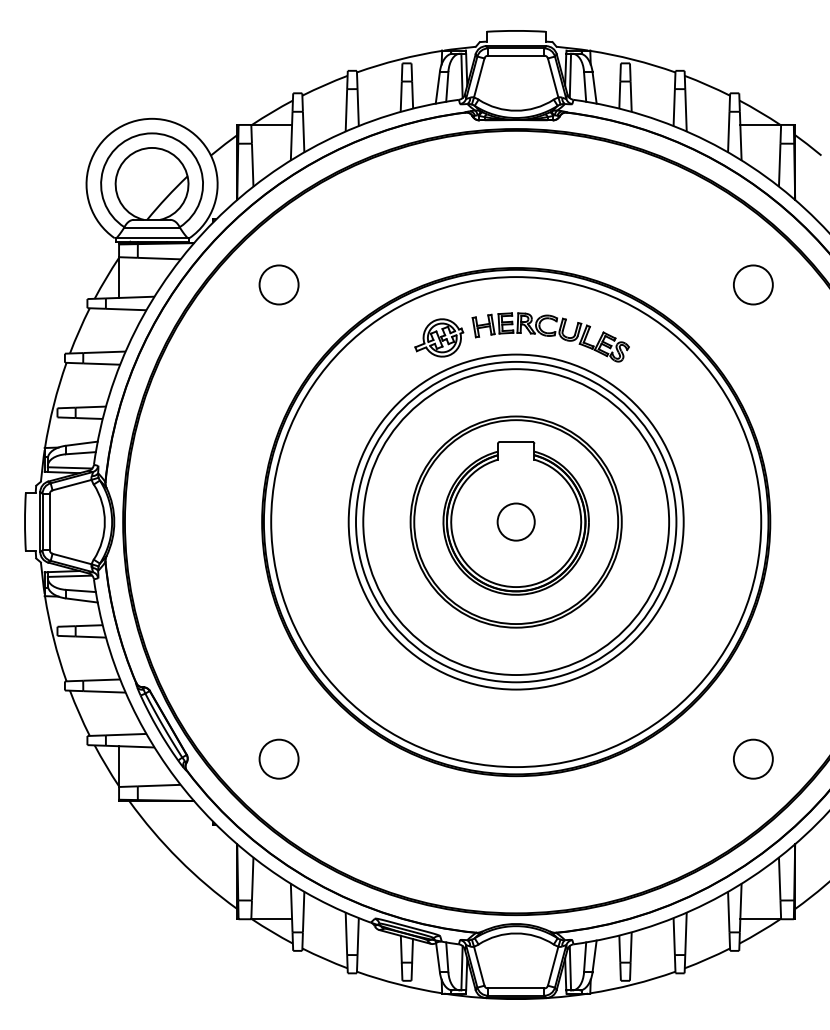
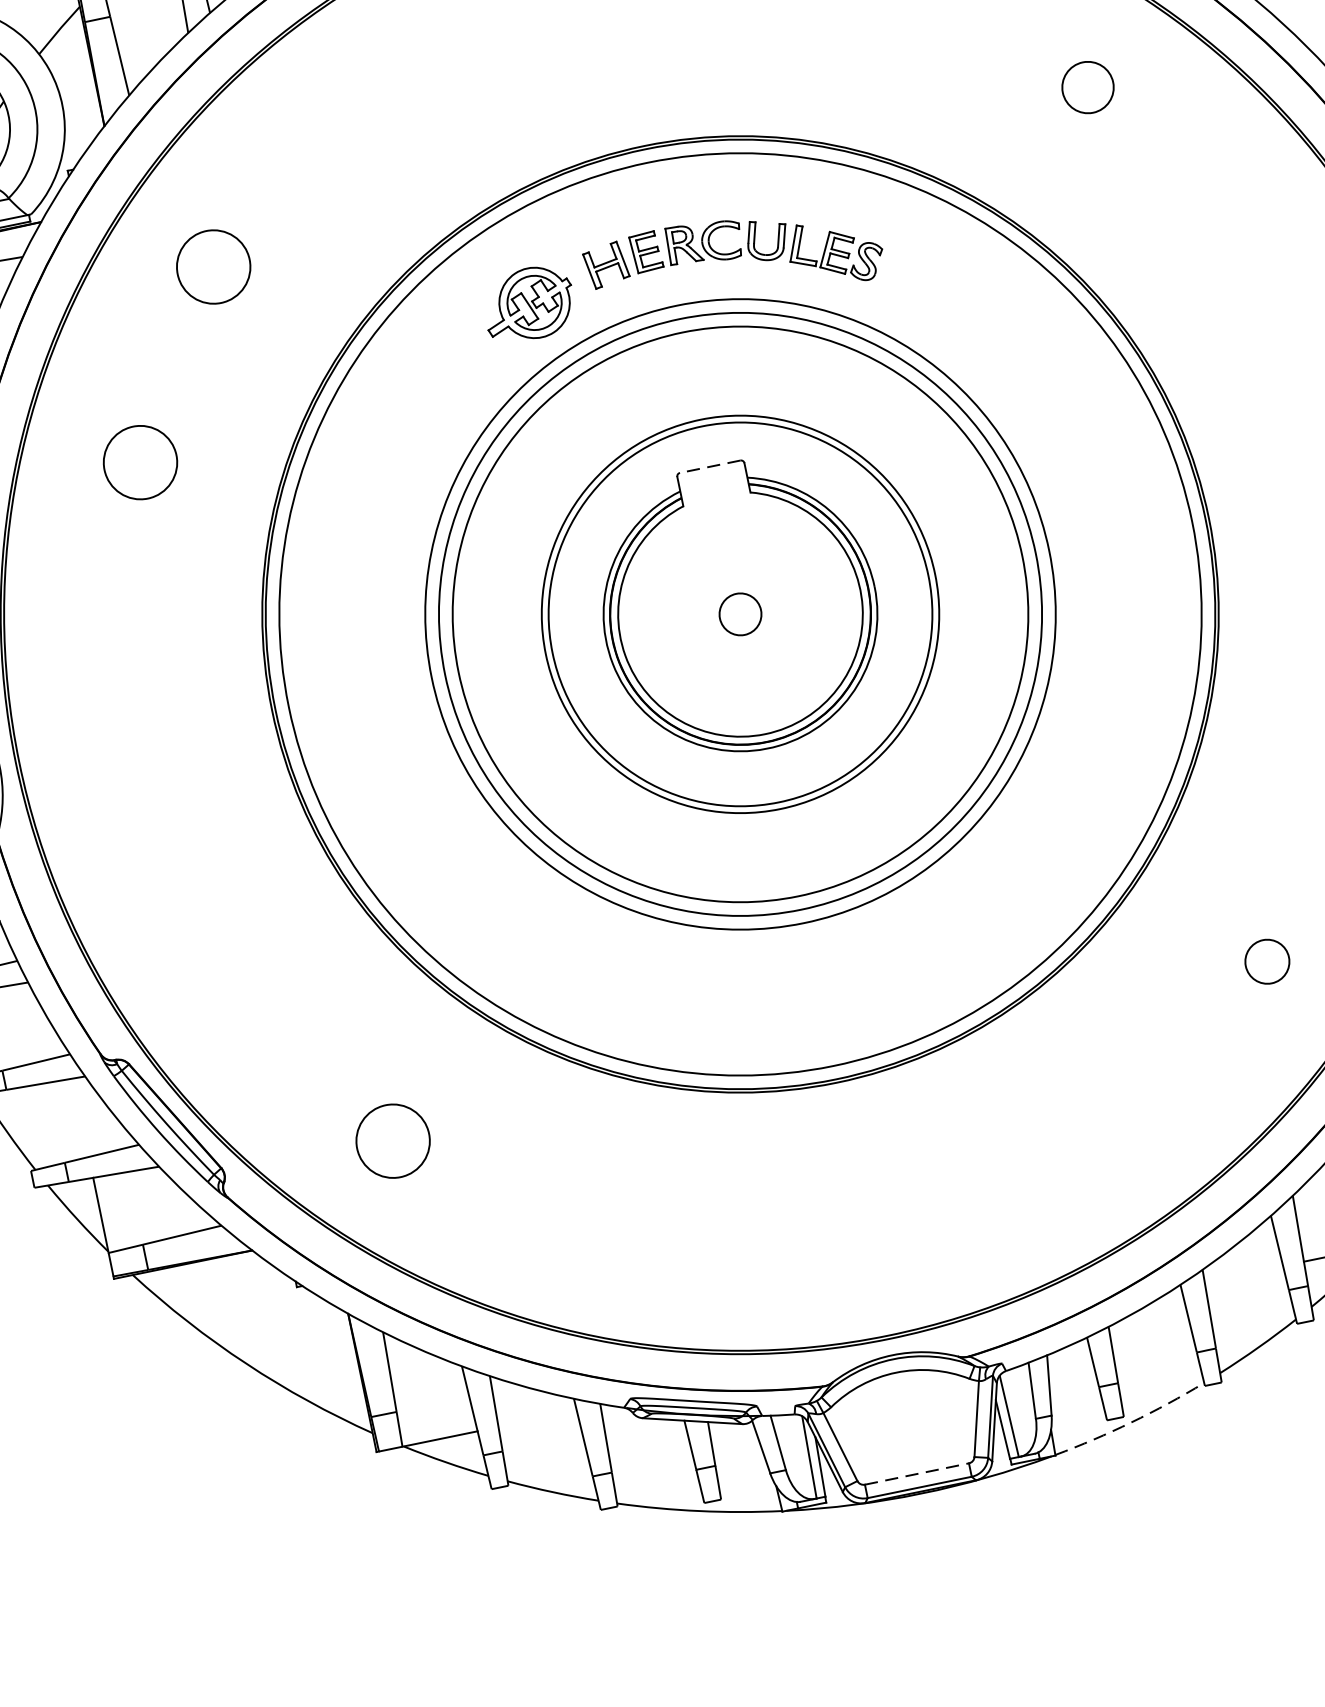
circle: (753, 284) -> (1088, 86), size x0.7
circle: (219, 378) -> (139, 461), added
line: (515, 441) -> (708, 466), solid -> dashed
circle: (515, 521) -> (738, 613), size x0.6
circle: (752, 758) -> (1265, 960), size x0.6
arc: (633, 984) -> (1131, 1422), solid -> dashed
line: (516, 988) -> (917, 1474), solid -> dashed

